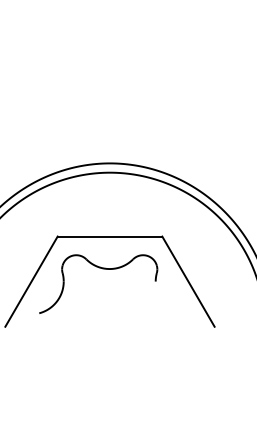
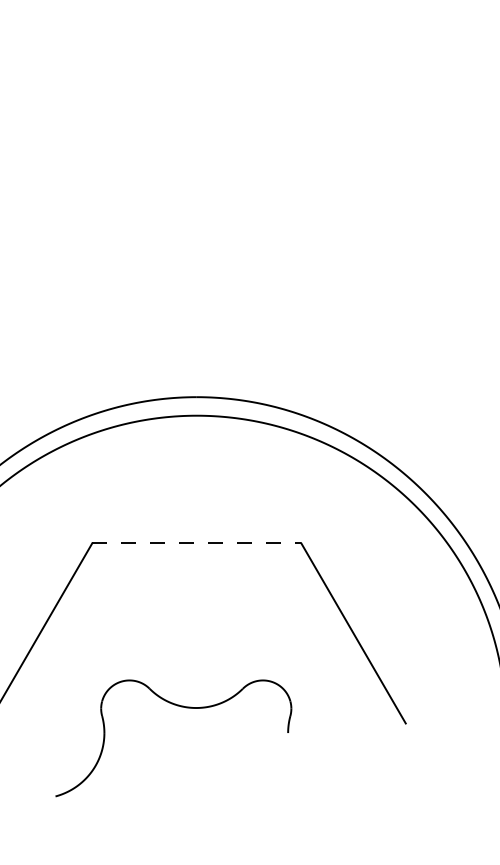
line: (110, 236) -> (197, 543), solid -> dashed
part: (102, 269) -> (181, 708), moved

